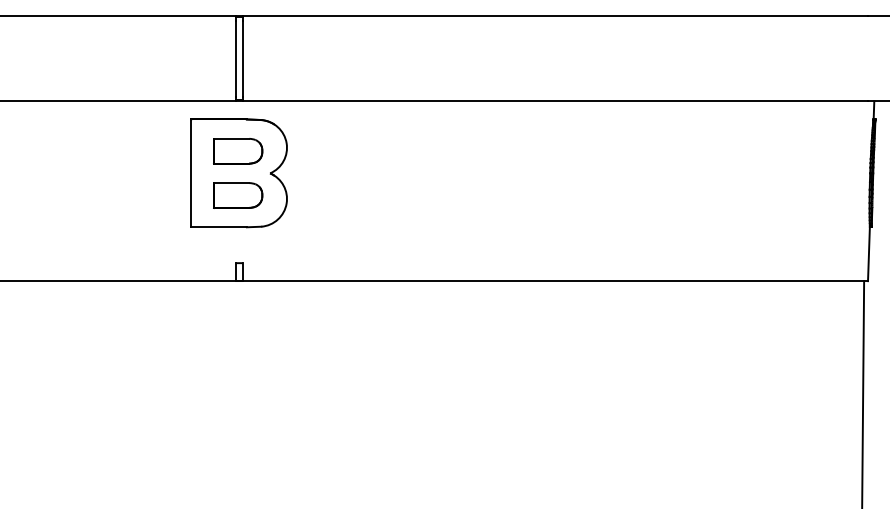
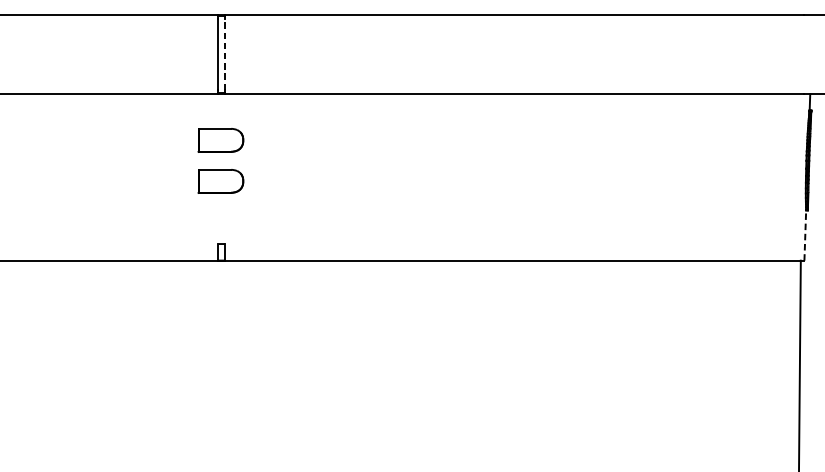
line: (242, 58) -> (224, 54), solid -> dashed
part: (238, 173) -> (221, 160), removed
line: (868, 253) -> (804, 235), solid -> dashed

